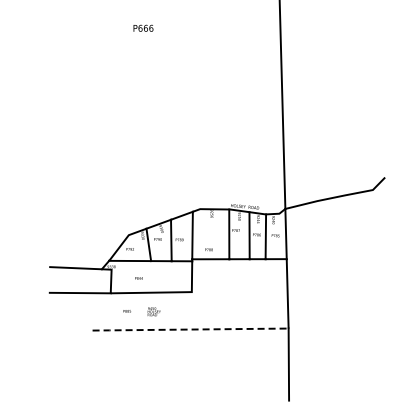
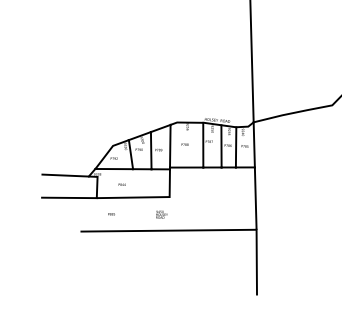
text: (208, 249) -> (184, 144), moved
text: (153, 311) -> (161, 214), moved
line: (191, 329) -> (169, 230), dashed -> solid

